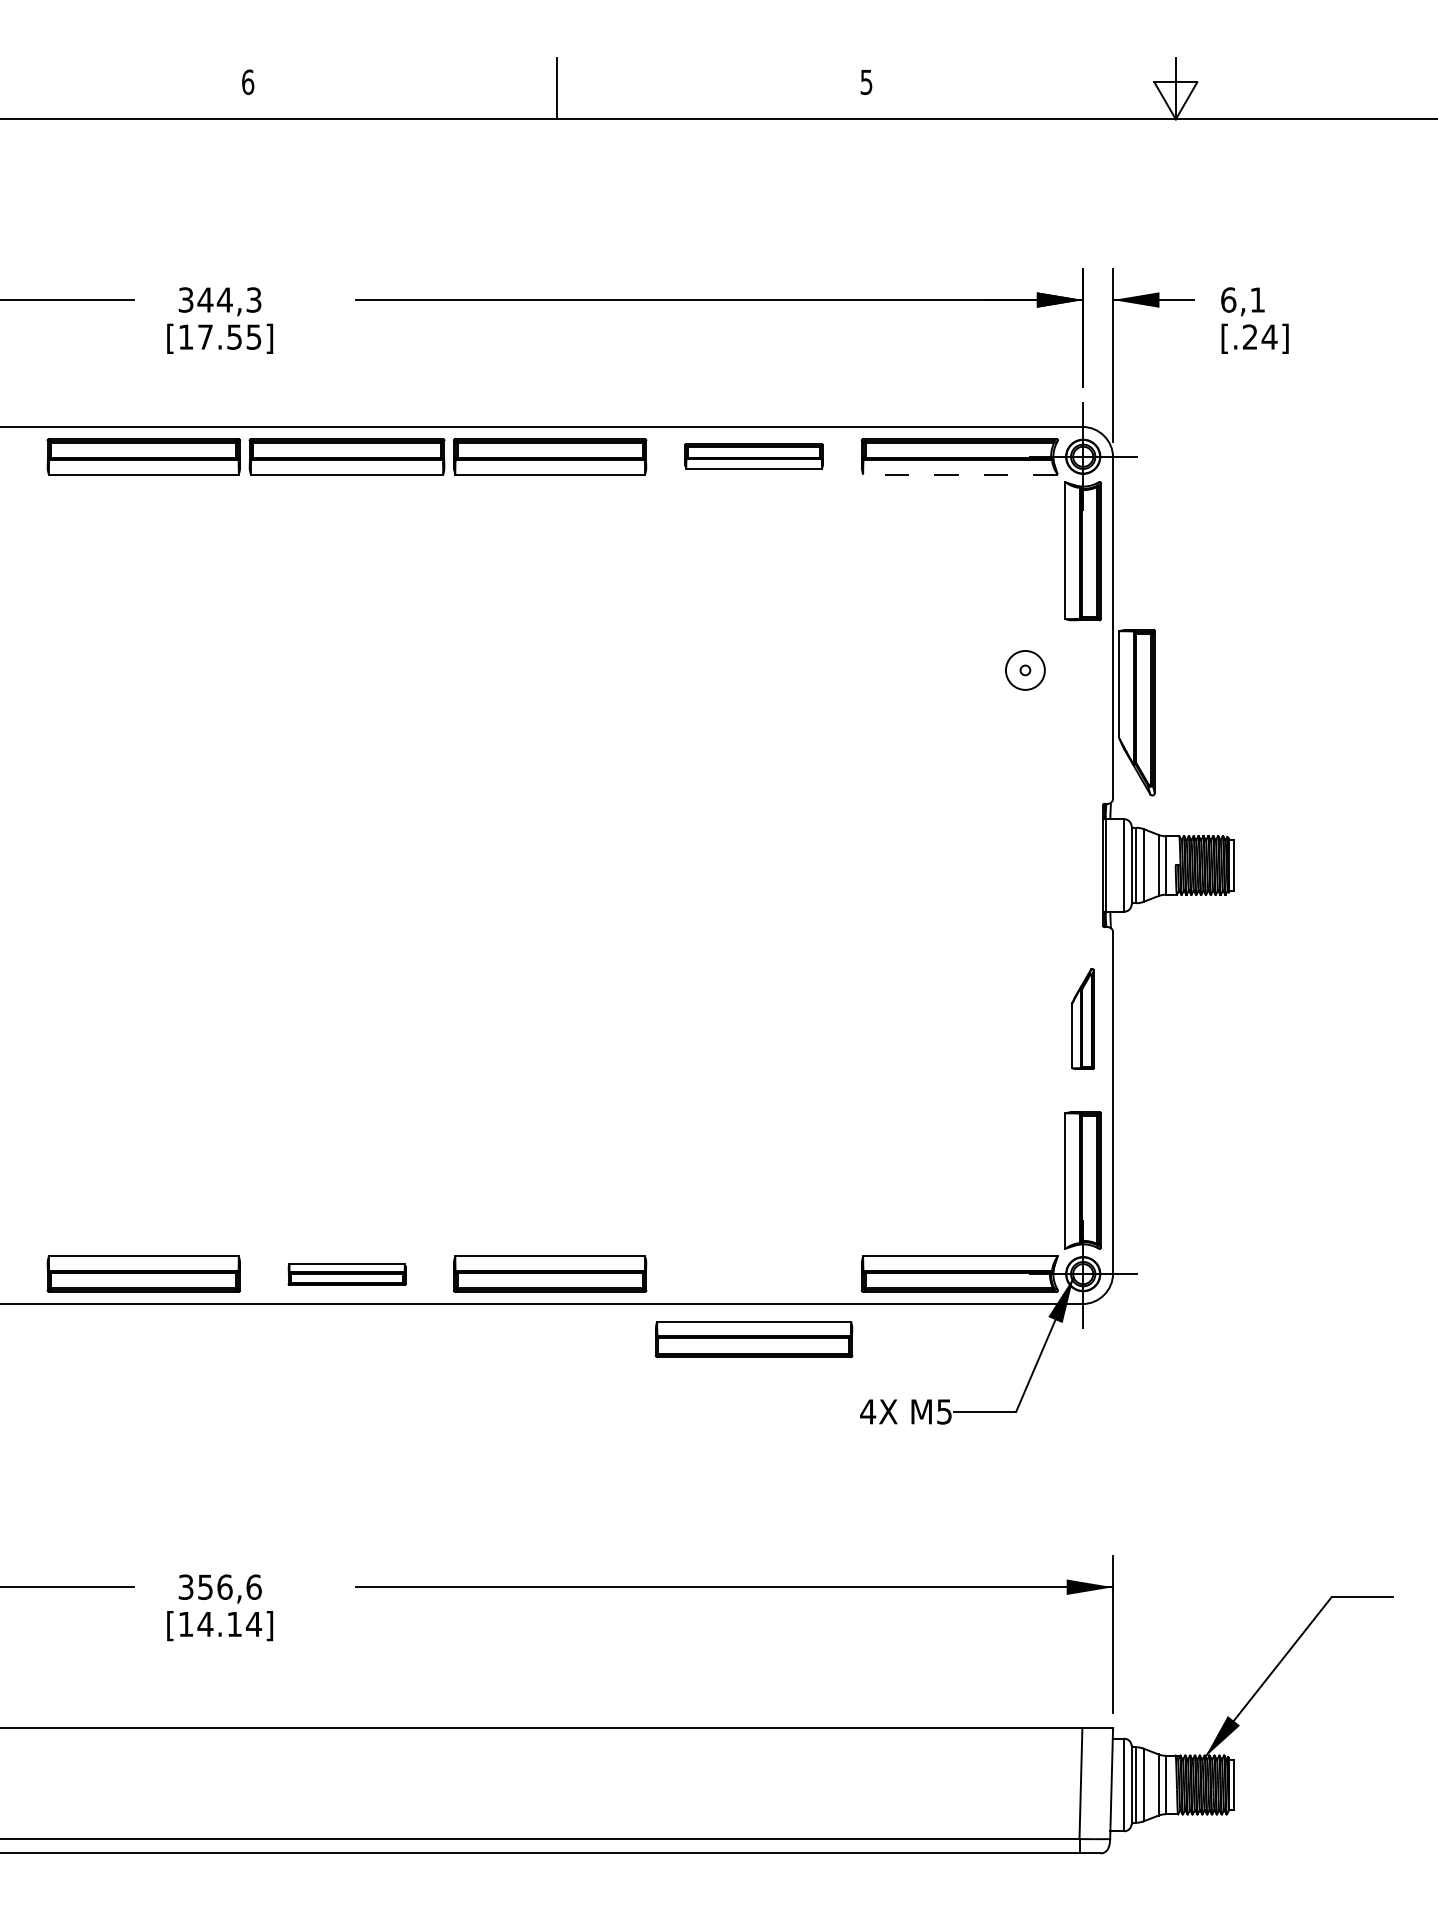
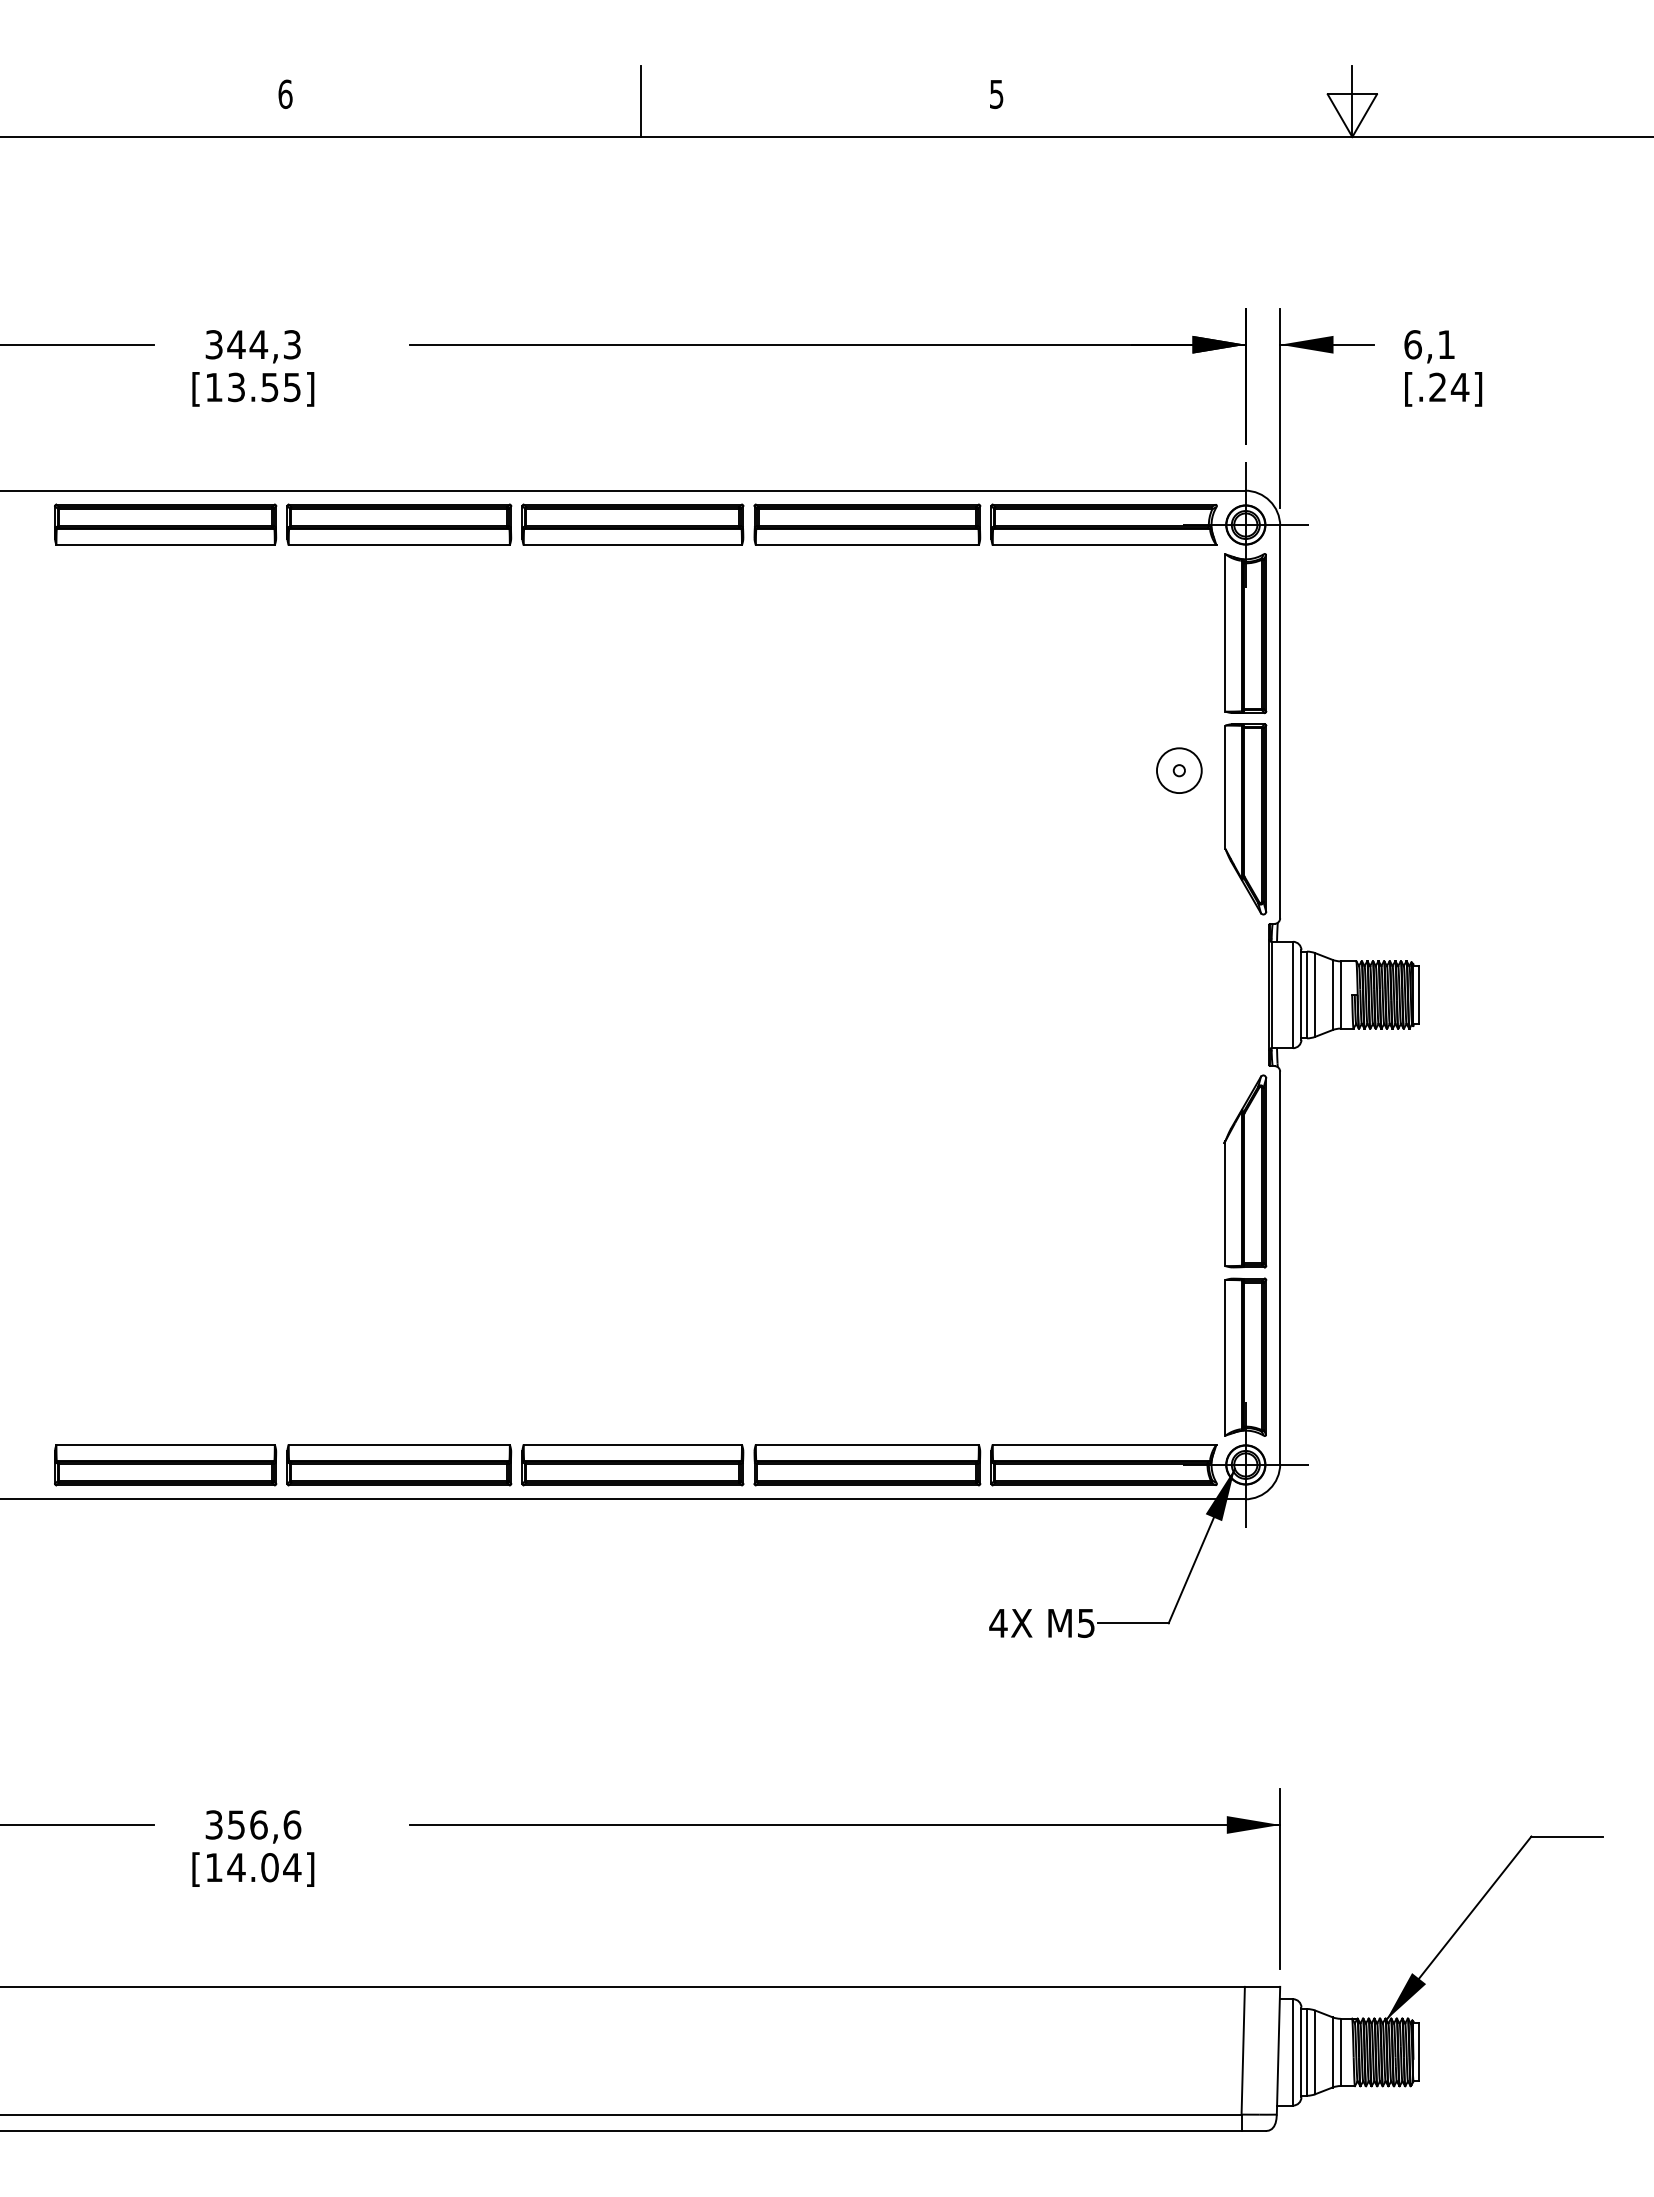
text: (205, 337) -> (236, 387), [17.55] -> [13.55]
part: (754, 456) -> (867, 524), size x1.43
line: (960, 474) -> (1104, 545), dashed -> solid
part: (1136, 712) -> (1245, 819), moved
part: (1082, 1018) -> (1245, 1171), size x1.67
part: (347, 1274) -> (399, 1465), size x1.67
part: (754, 1339) -> (867, 1465), moved
text: (234, 1624) -> (269, 1867), [14.14] -> [14.04]

